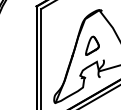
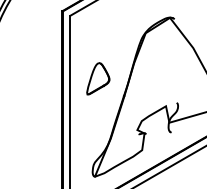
part: (92, 45) -> (98, 78), moved

